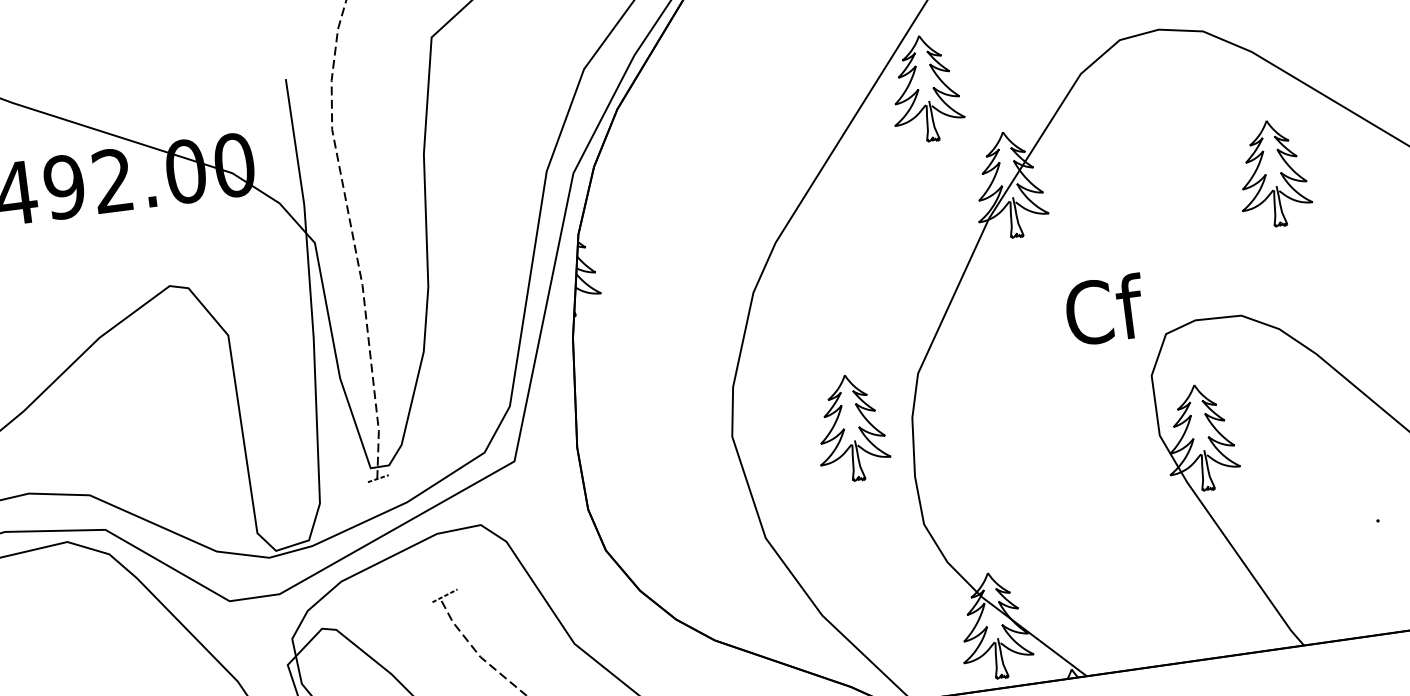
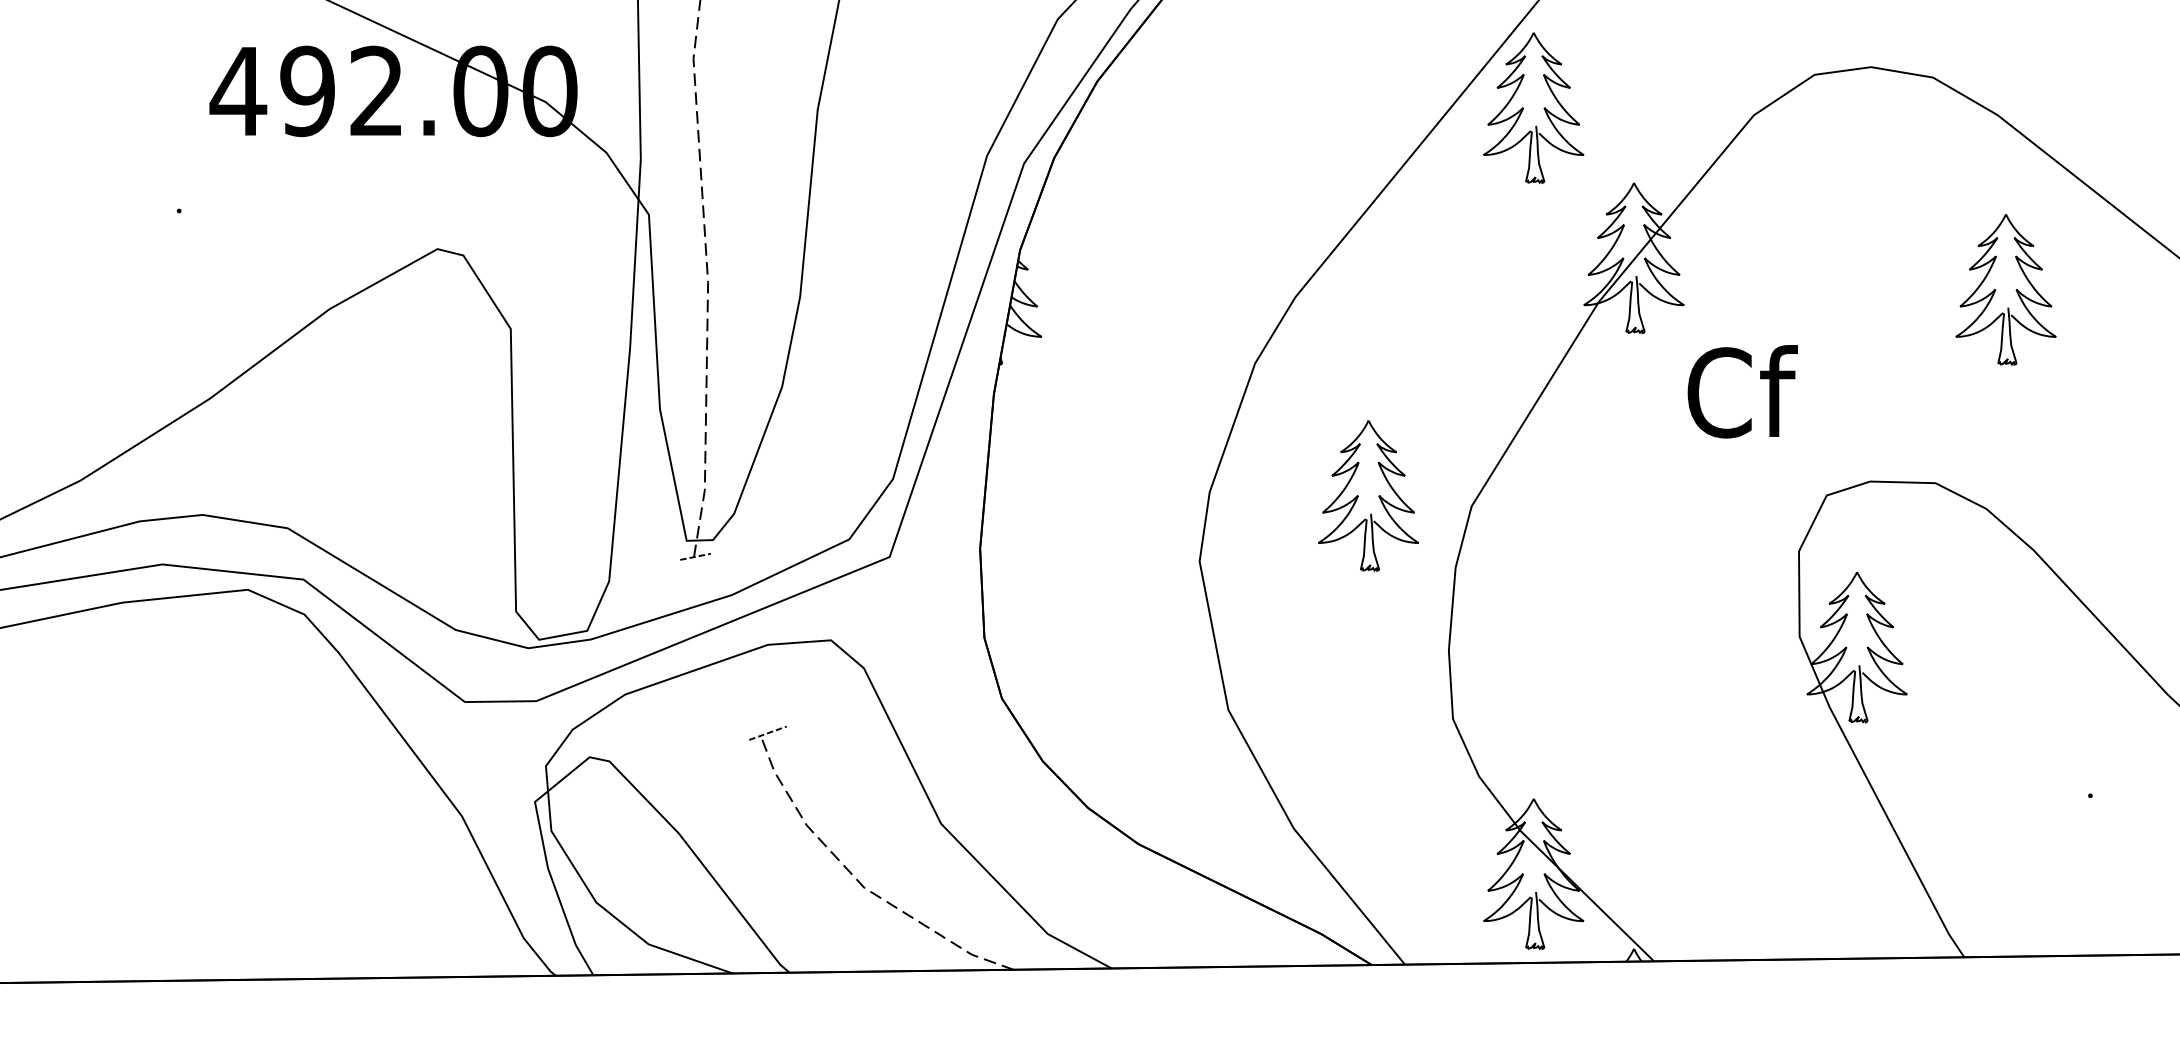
text: (1105, 309) -> (1742, 391), moved
part: (851, 427) -> (1368, 495), moved

